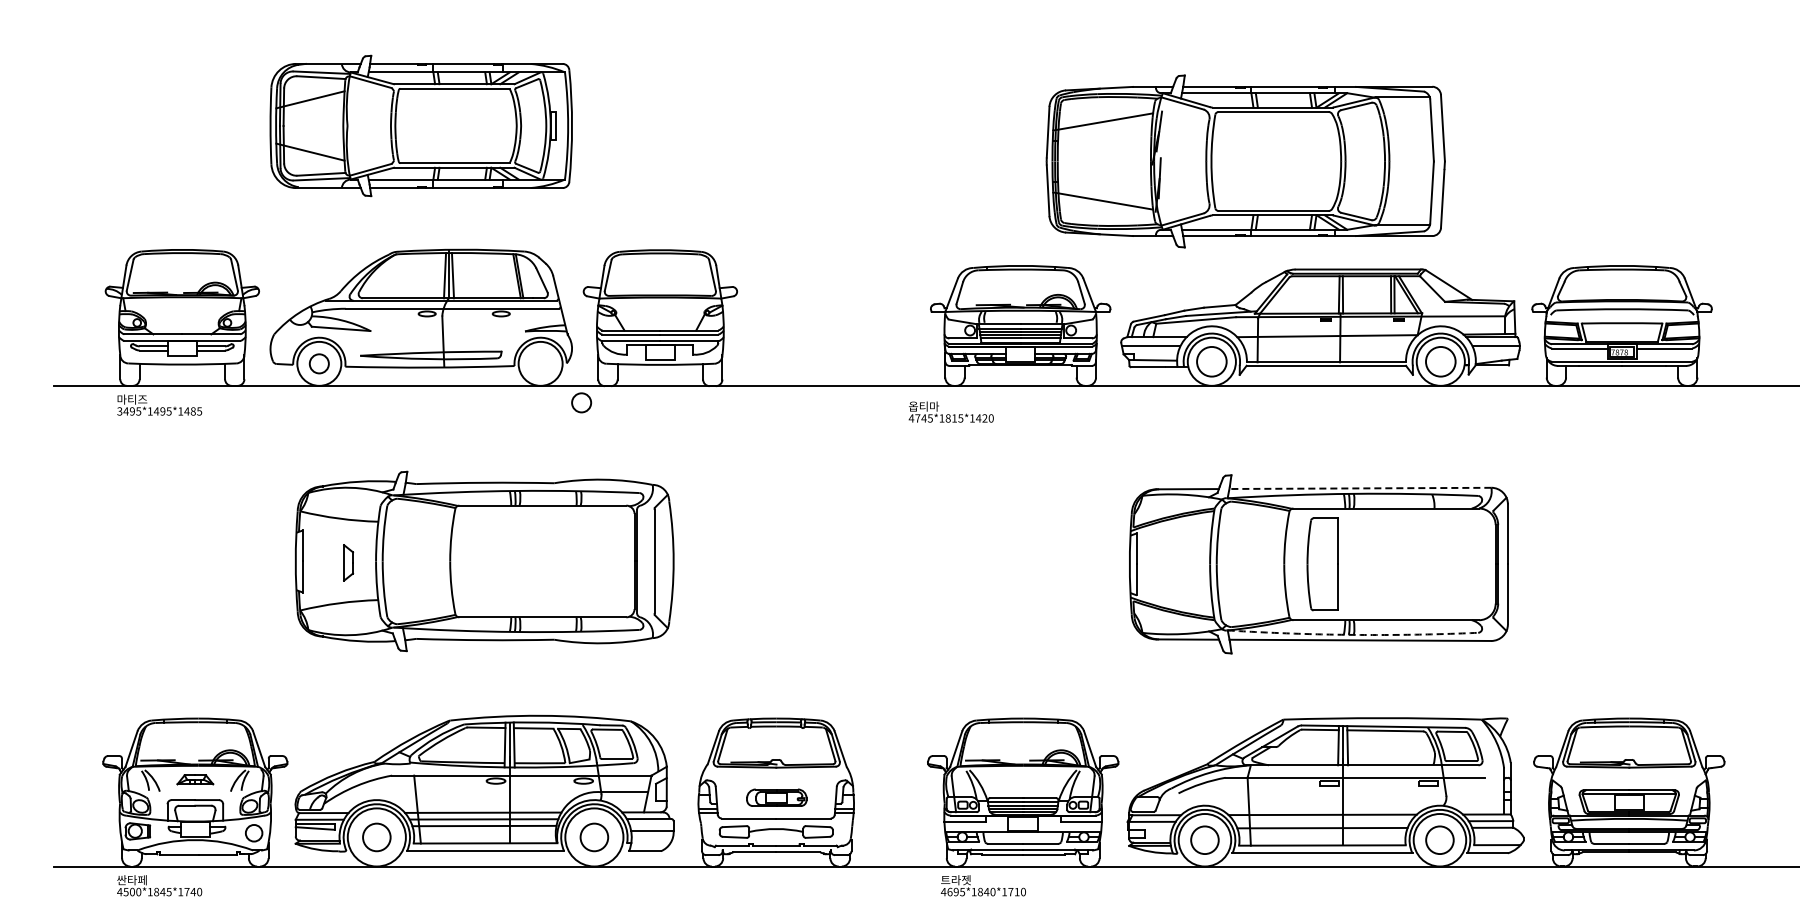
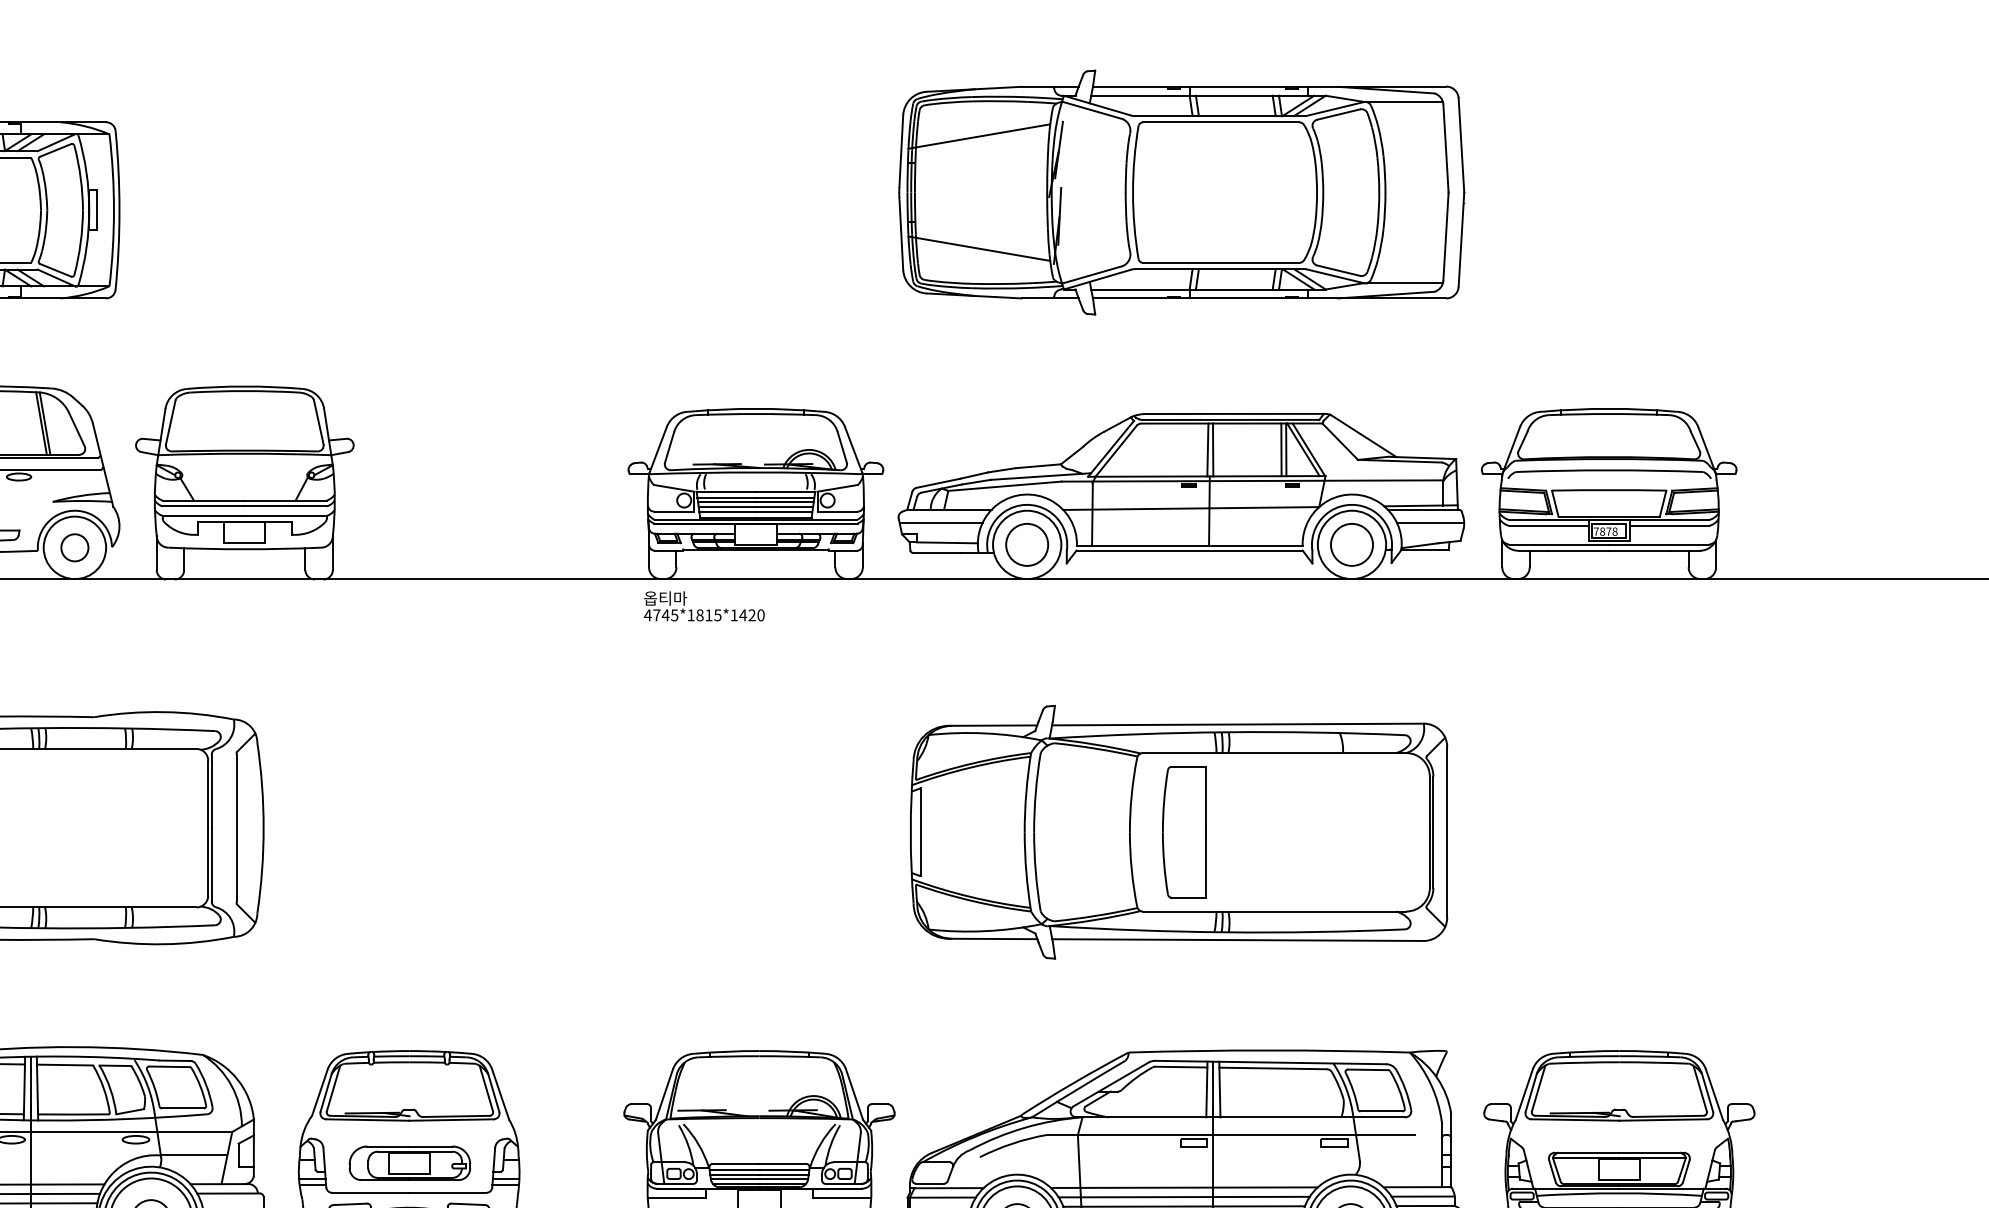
part: (1245, 161) -> (1181, 192), moved
circle: (581, 402) -> (74, 547), moved
text: (950, 411) -> (703, 605), moved
line: (1360, 488) -> (1238, 724), dashed -> solid
arc: (1352, 634) -> (1226, 931), dashed -> solid
part: (776, 797) -> (409, 1163), size x1.43
line: (1322, 821) -> (1184, 1197), added

